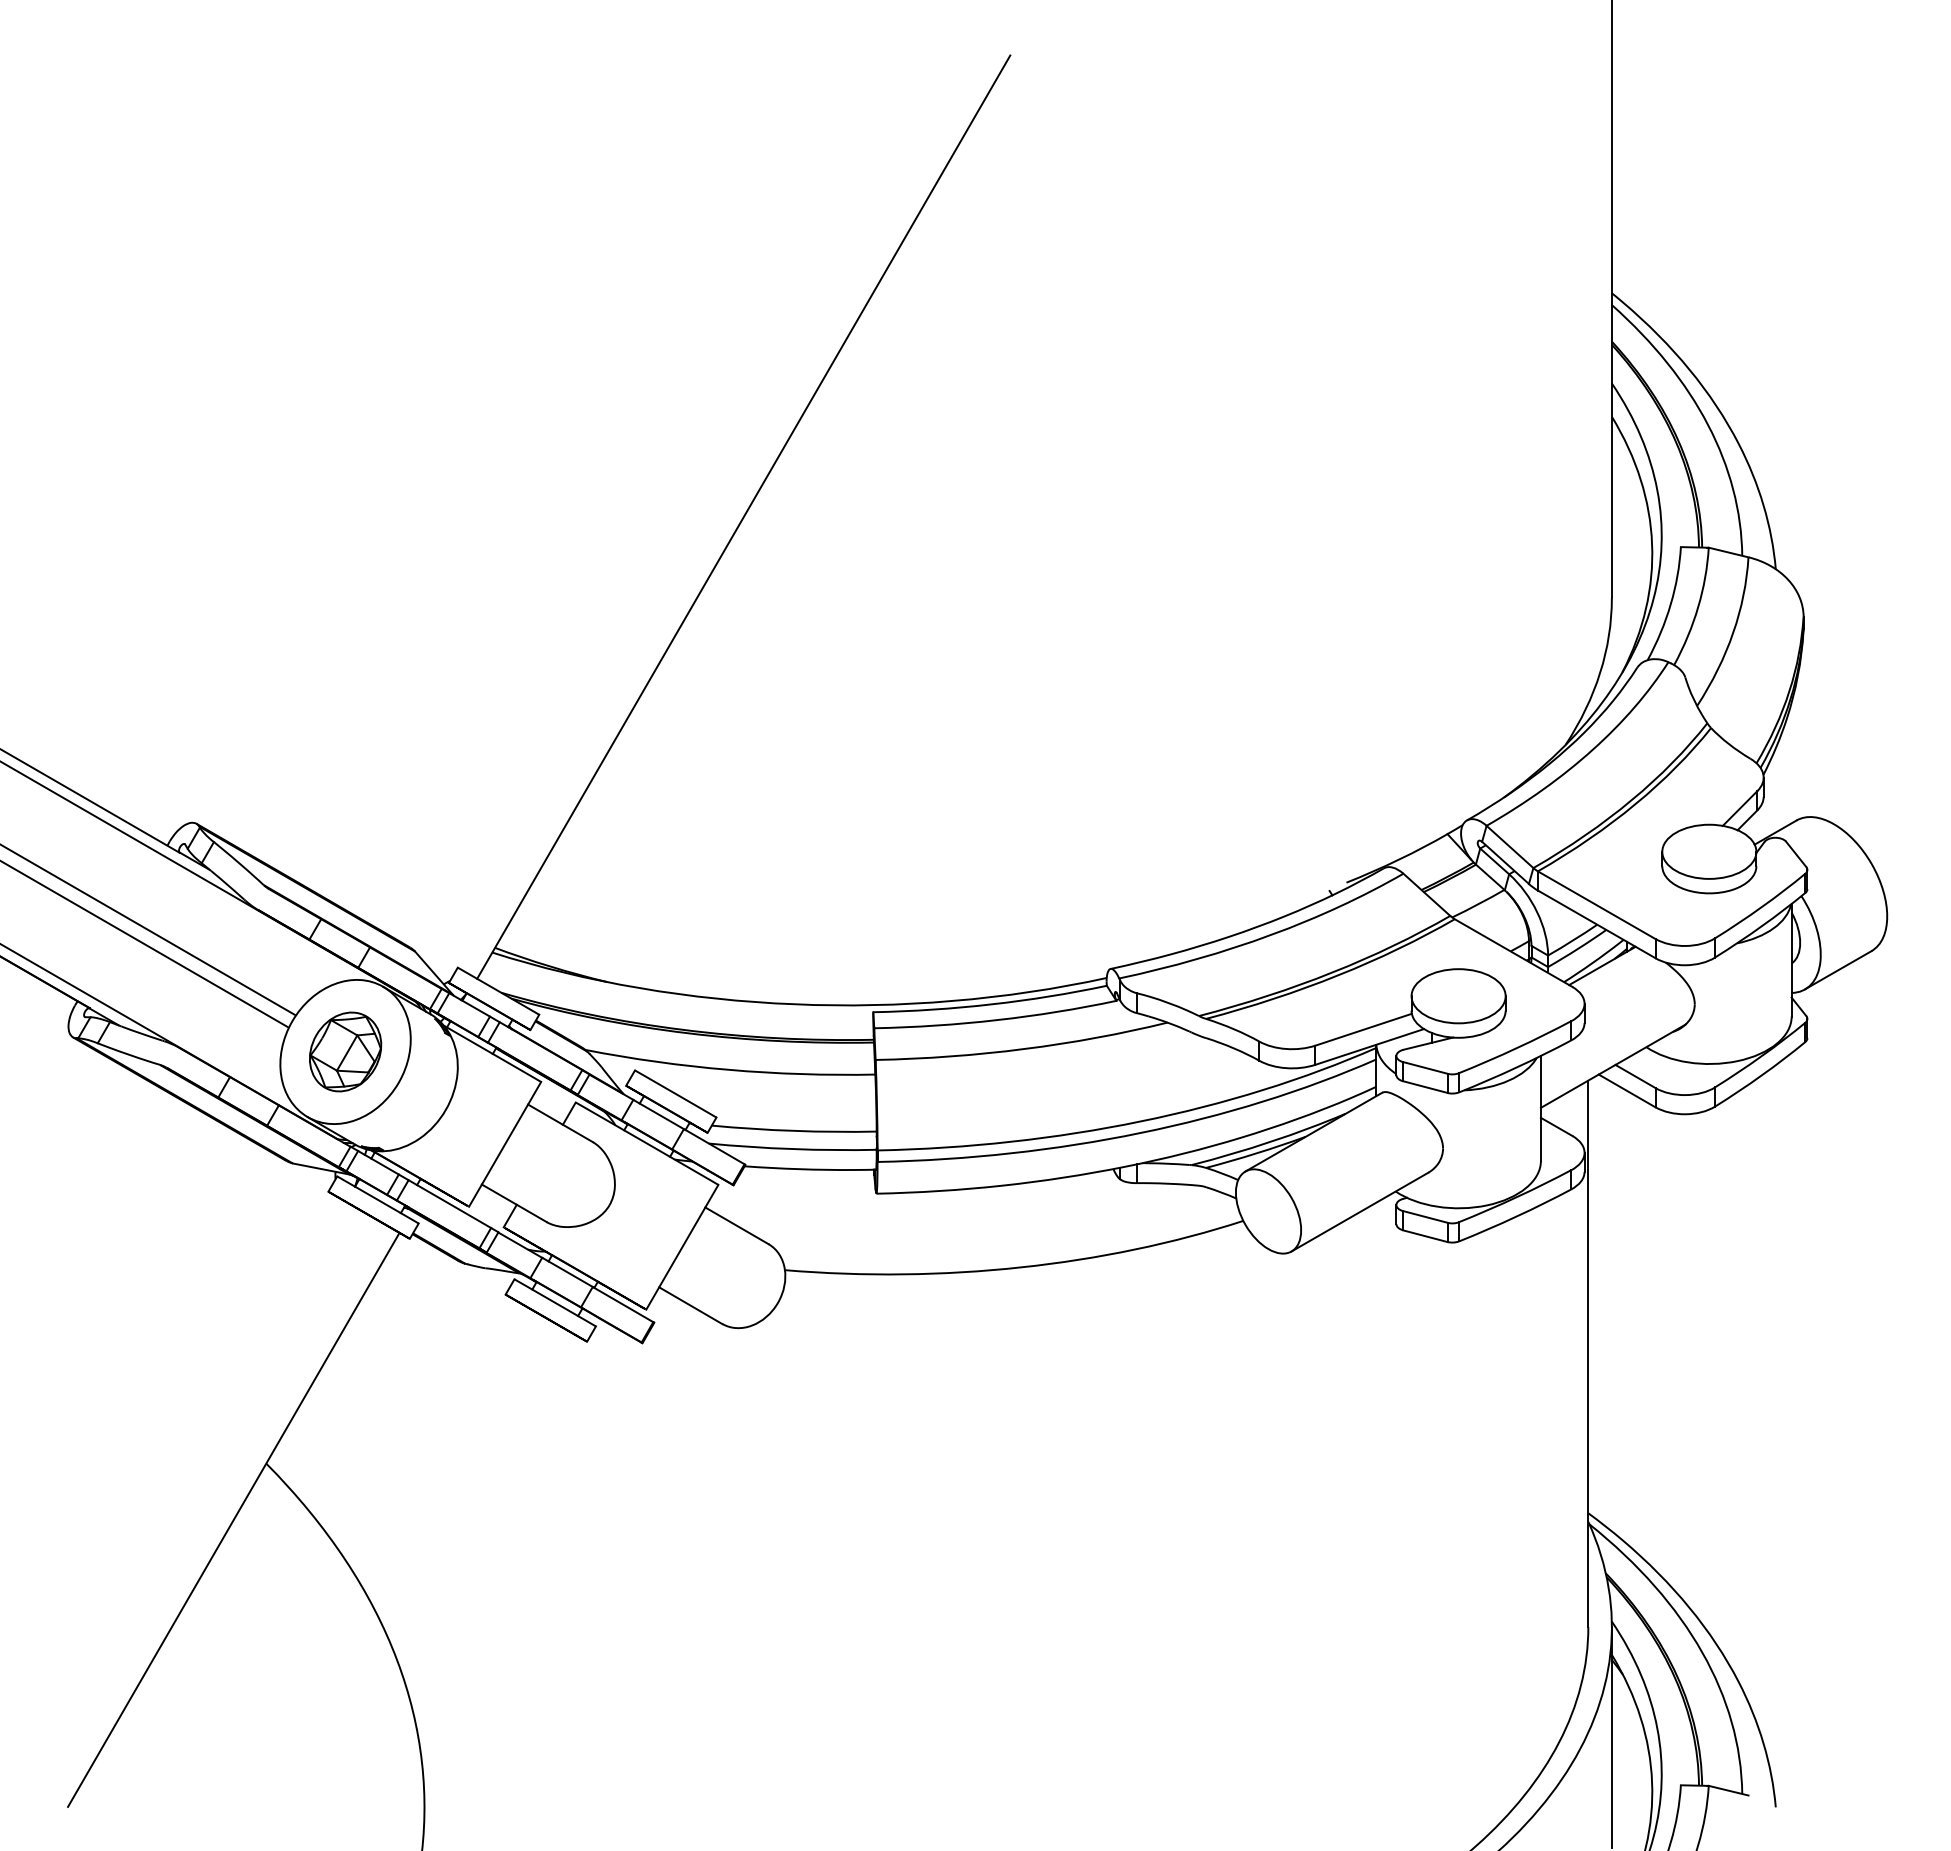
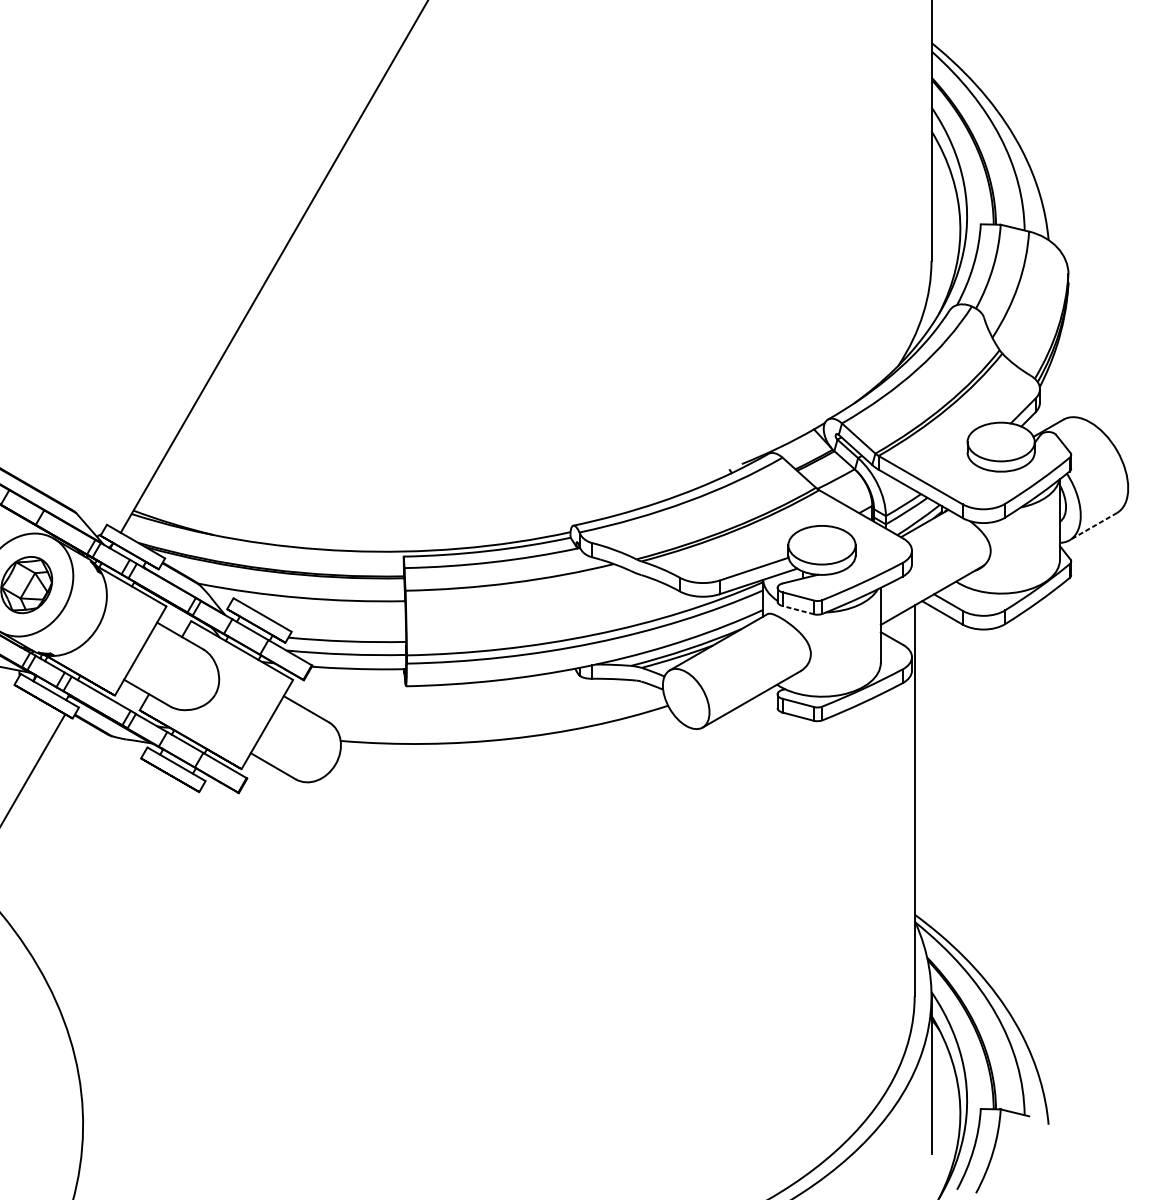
line: (1837, 970) -> (1092, 526), solid -> dashed
line: (1425, 1087) -> (798, 610), solid -> dashed

